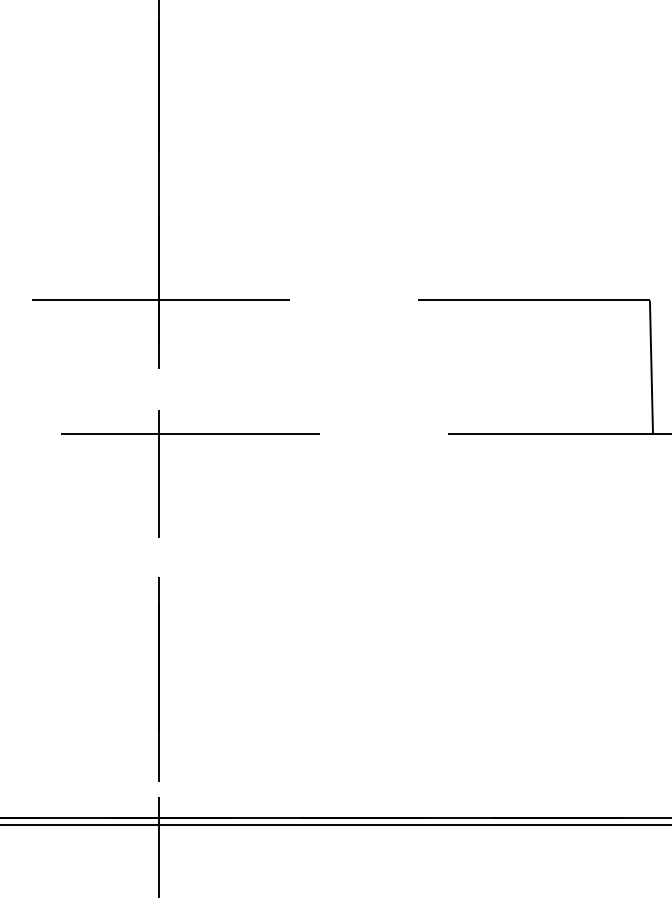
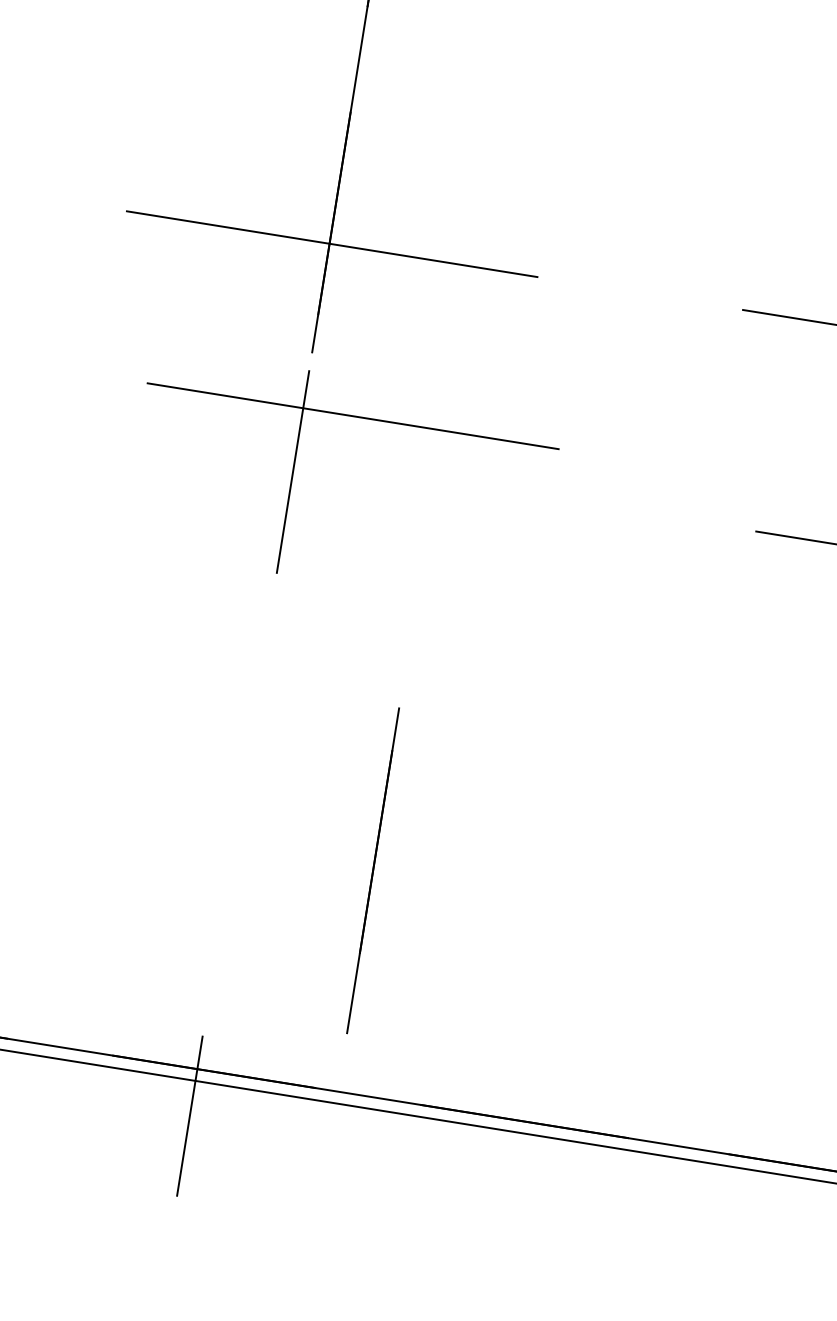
part: (159, 473) -> (293, 470), moved
line: (158, 679) -> (371, 870), moved

